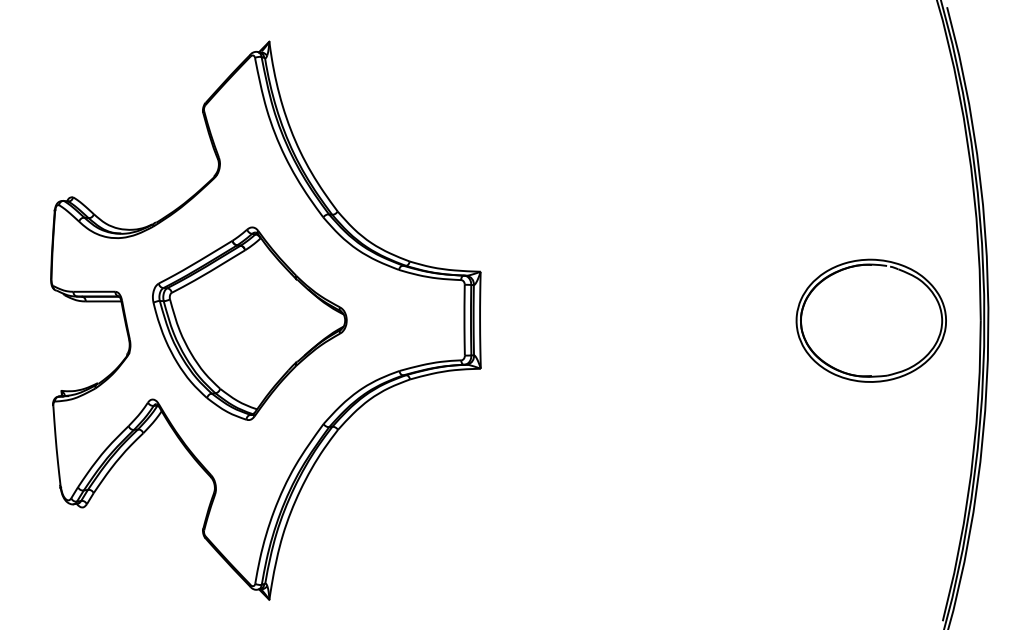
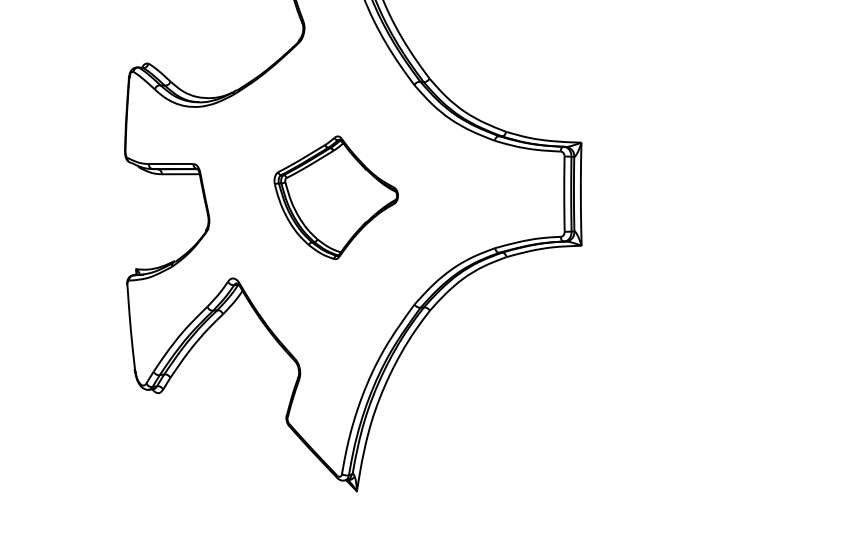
part: (249, 323) -> (335, 197), size x0.6

